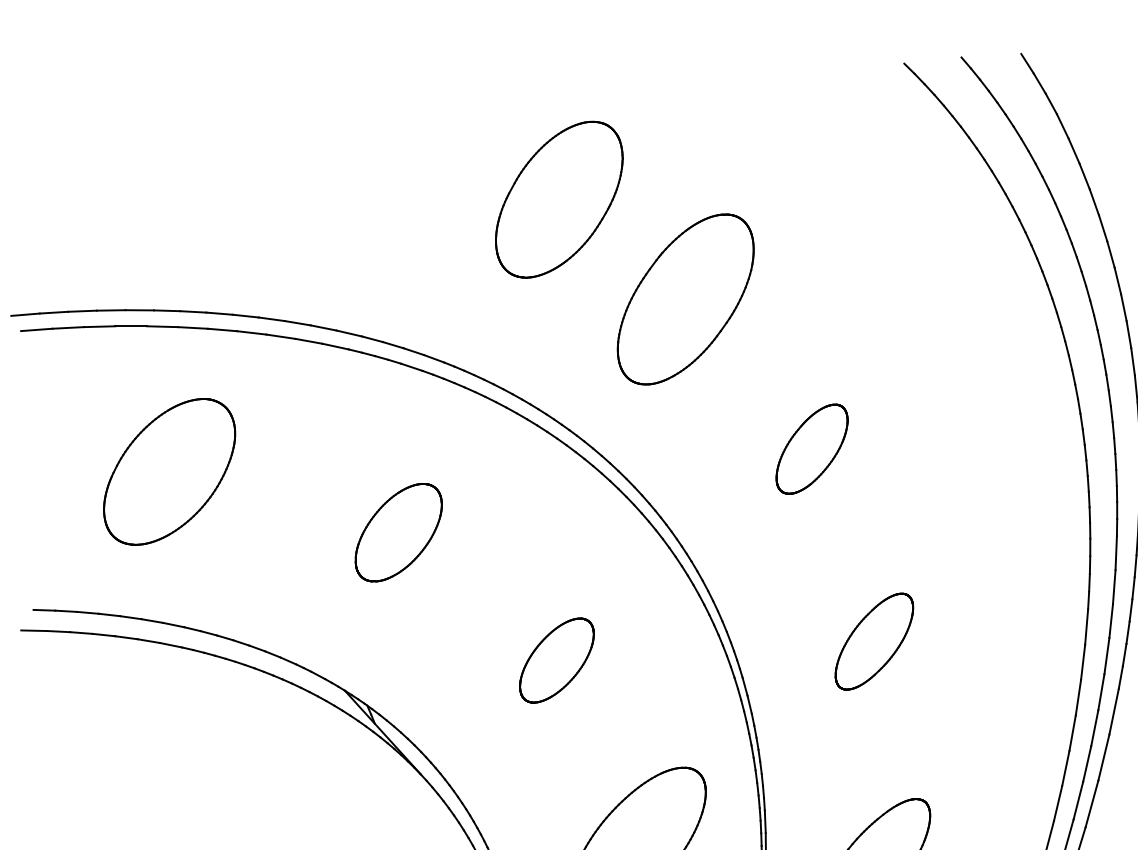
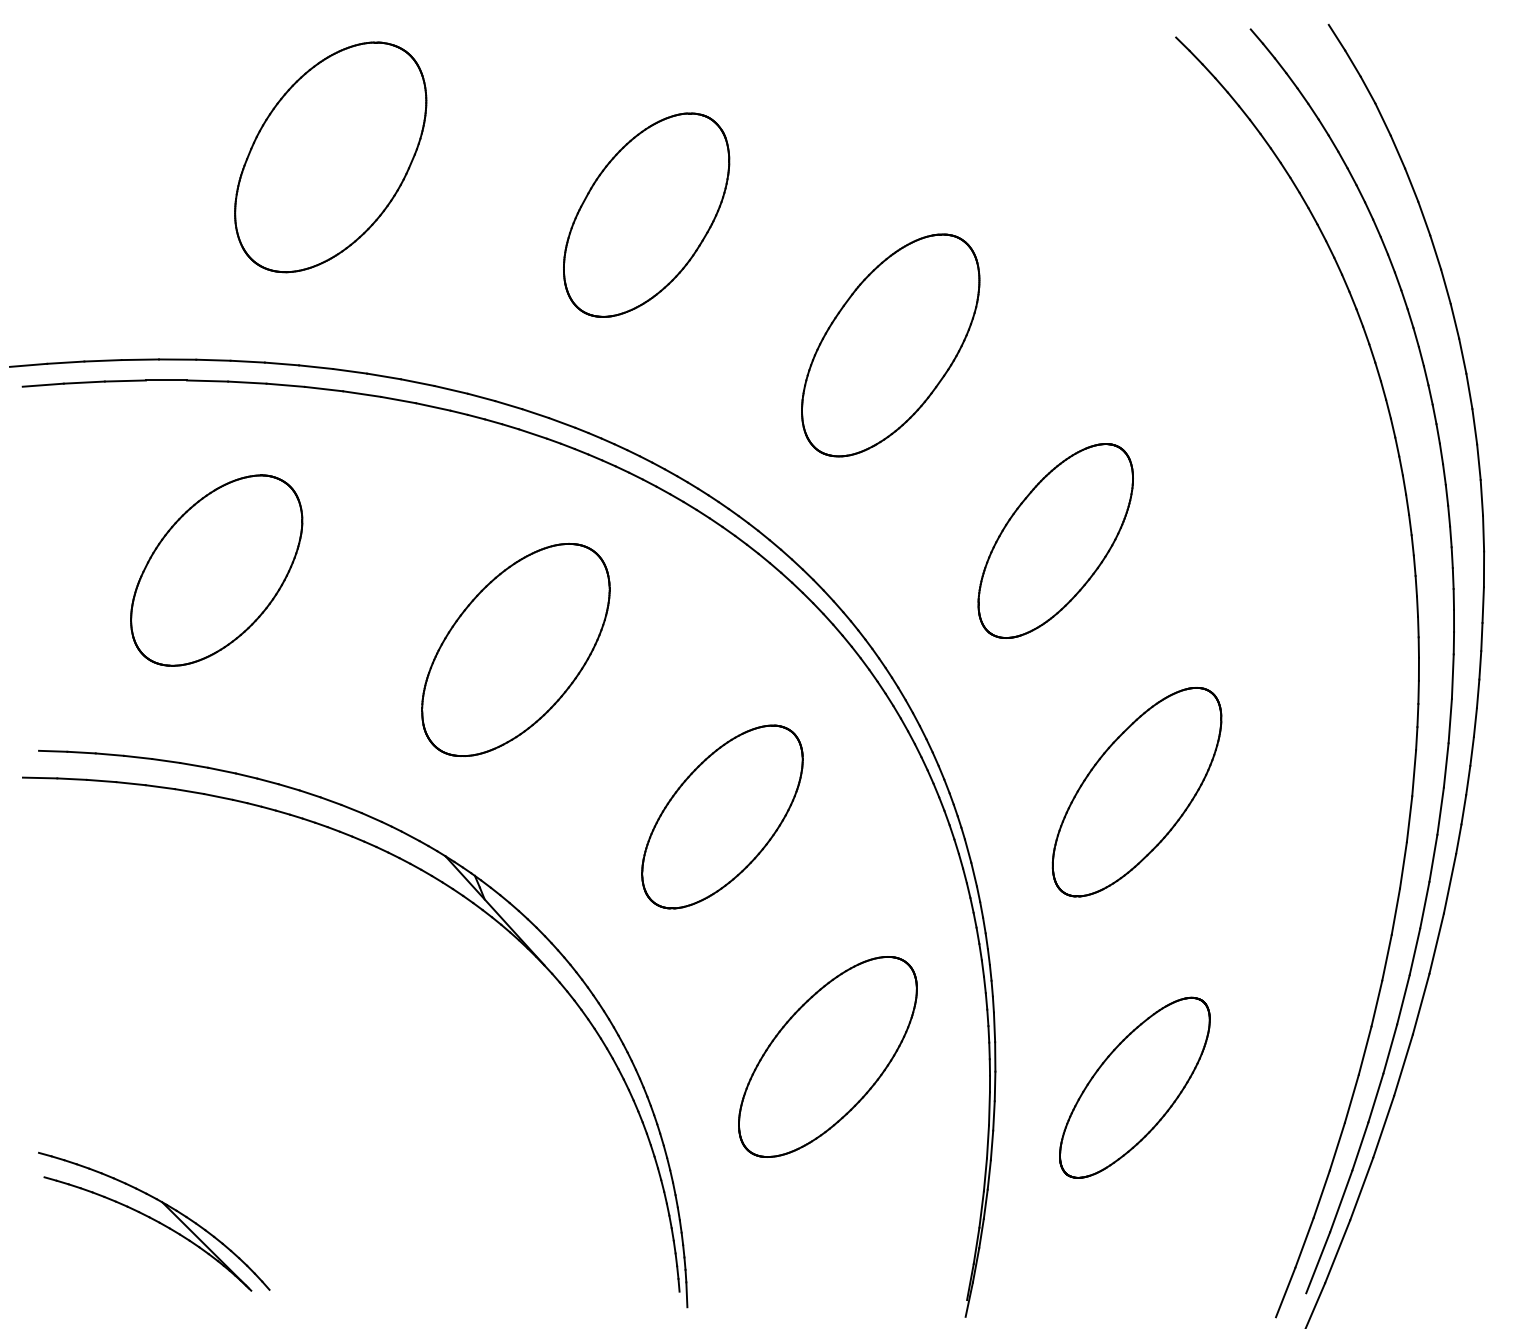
part: (256, 155) -> (330, 157), added
part: (559, 199) -> (646, 214), moved
part: (811, 448) -> (1055, 540), size x1.67
part: (398, 532) -> (515, 649), size x1.67
part: (874, 641) -> (1136, 792), size x1.67
part: (556, 660) -> (722, 816), size x1.67

